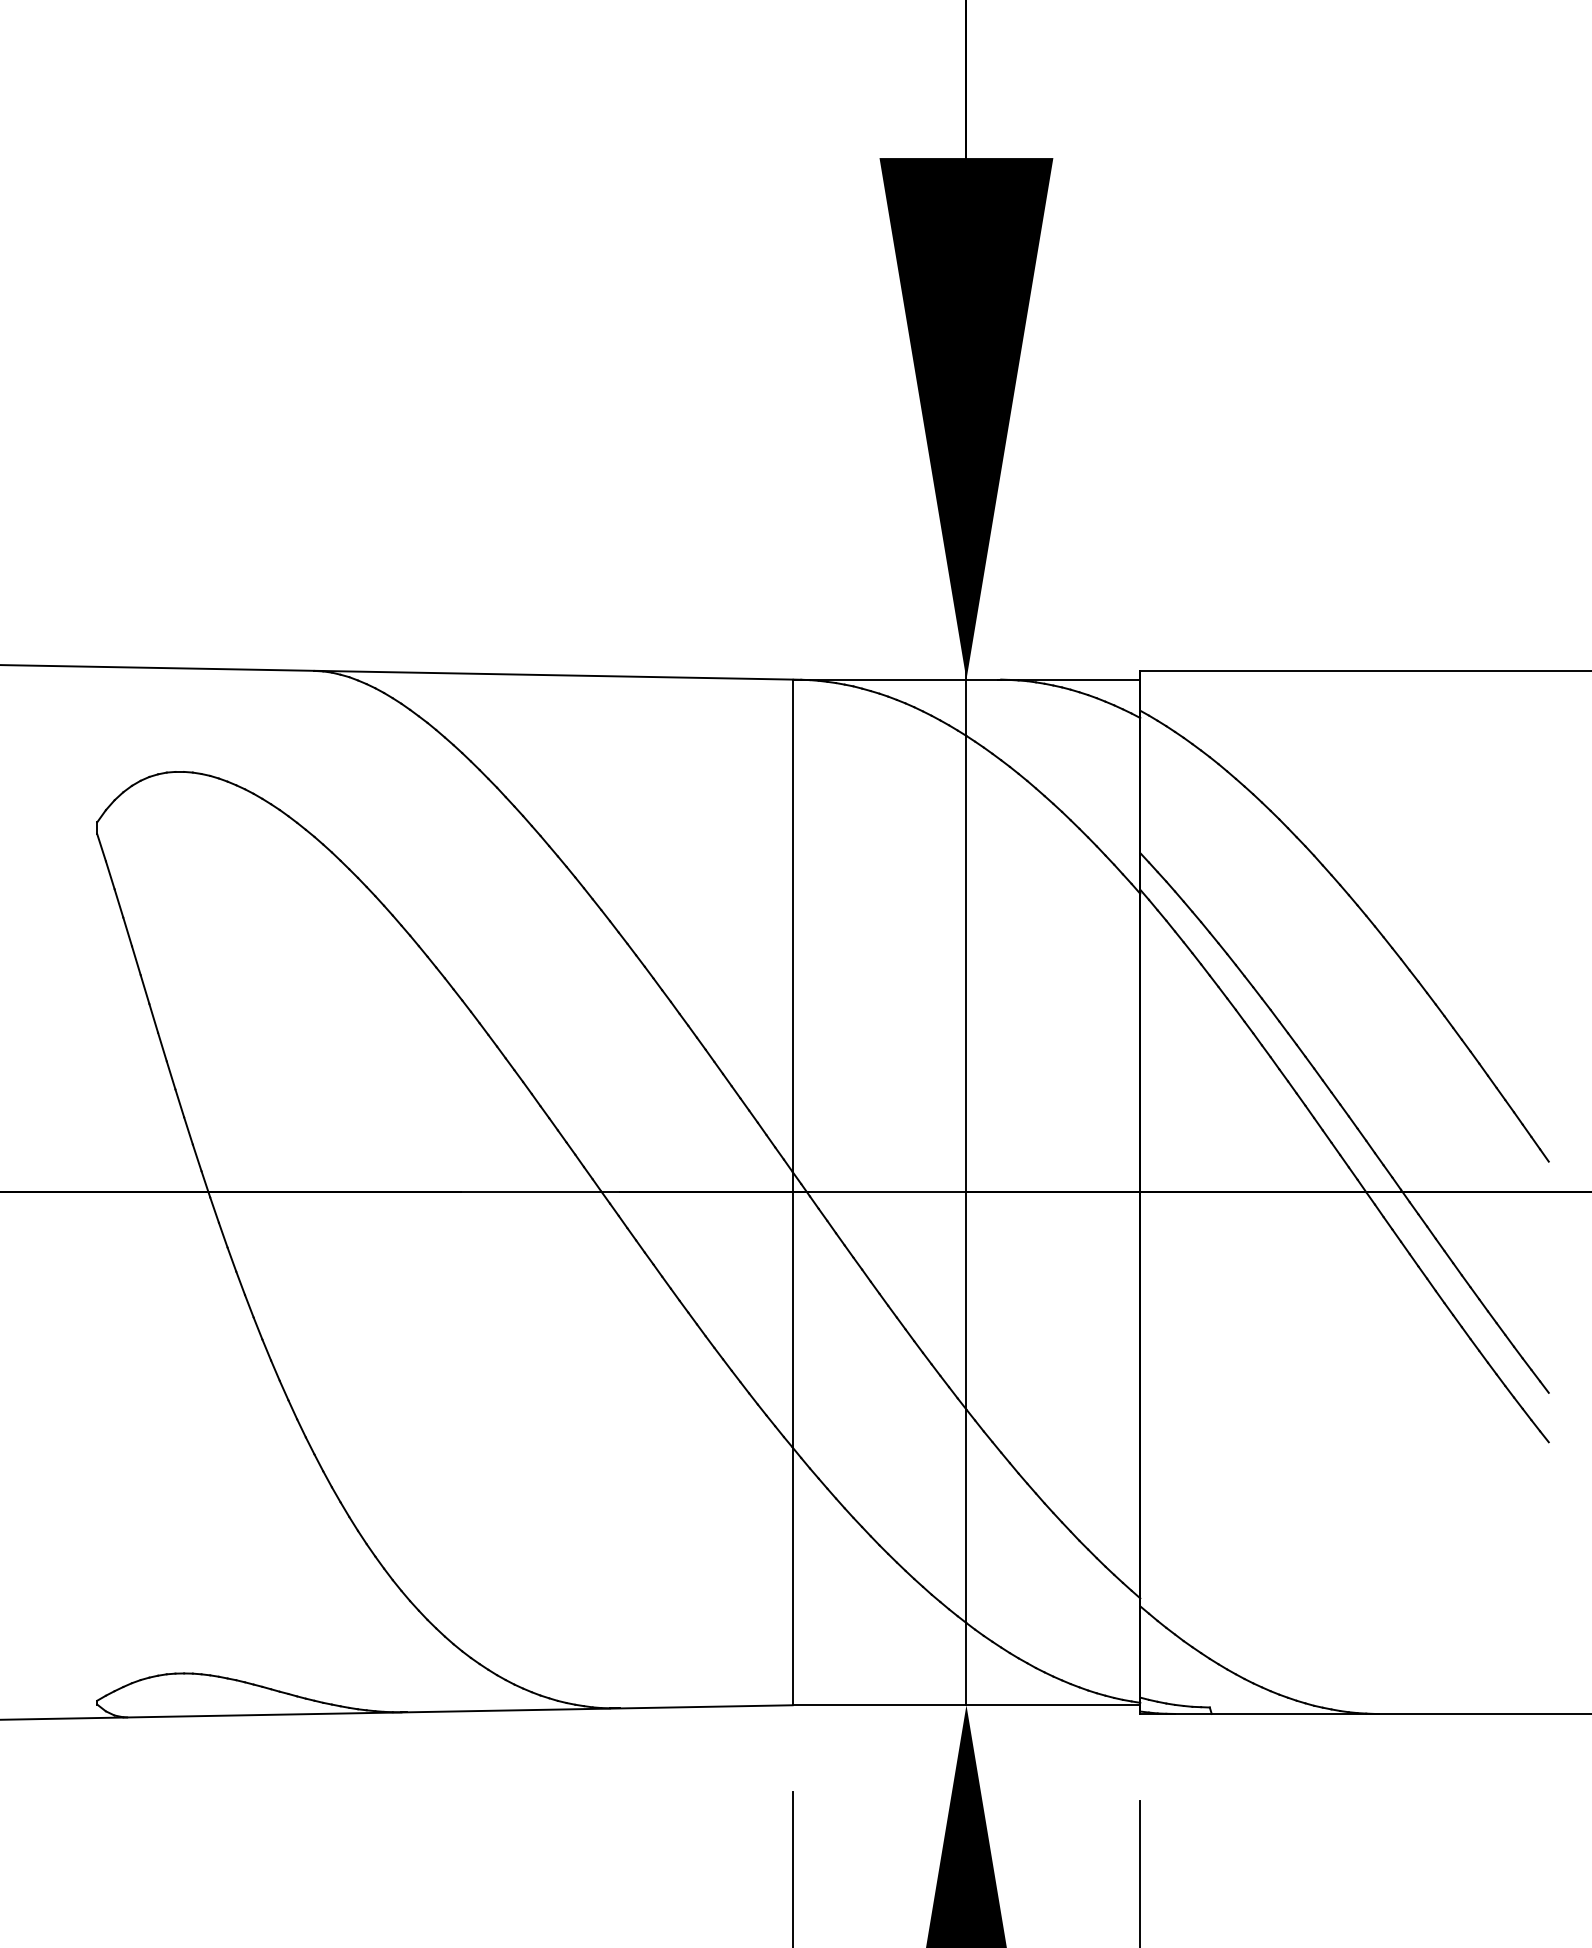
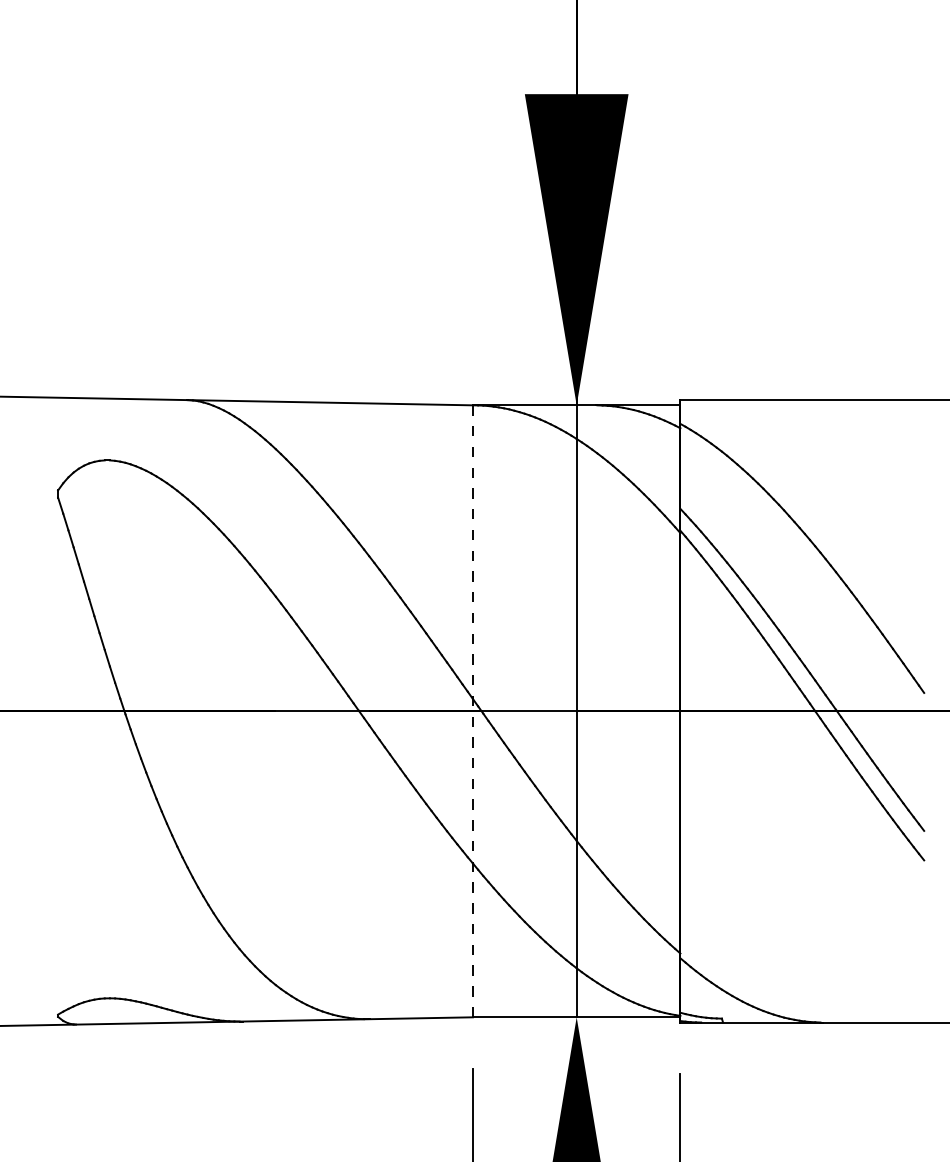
line: (791, 1192) -> (472, 711), solid -> dashed

